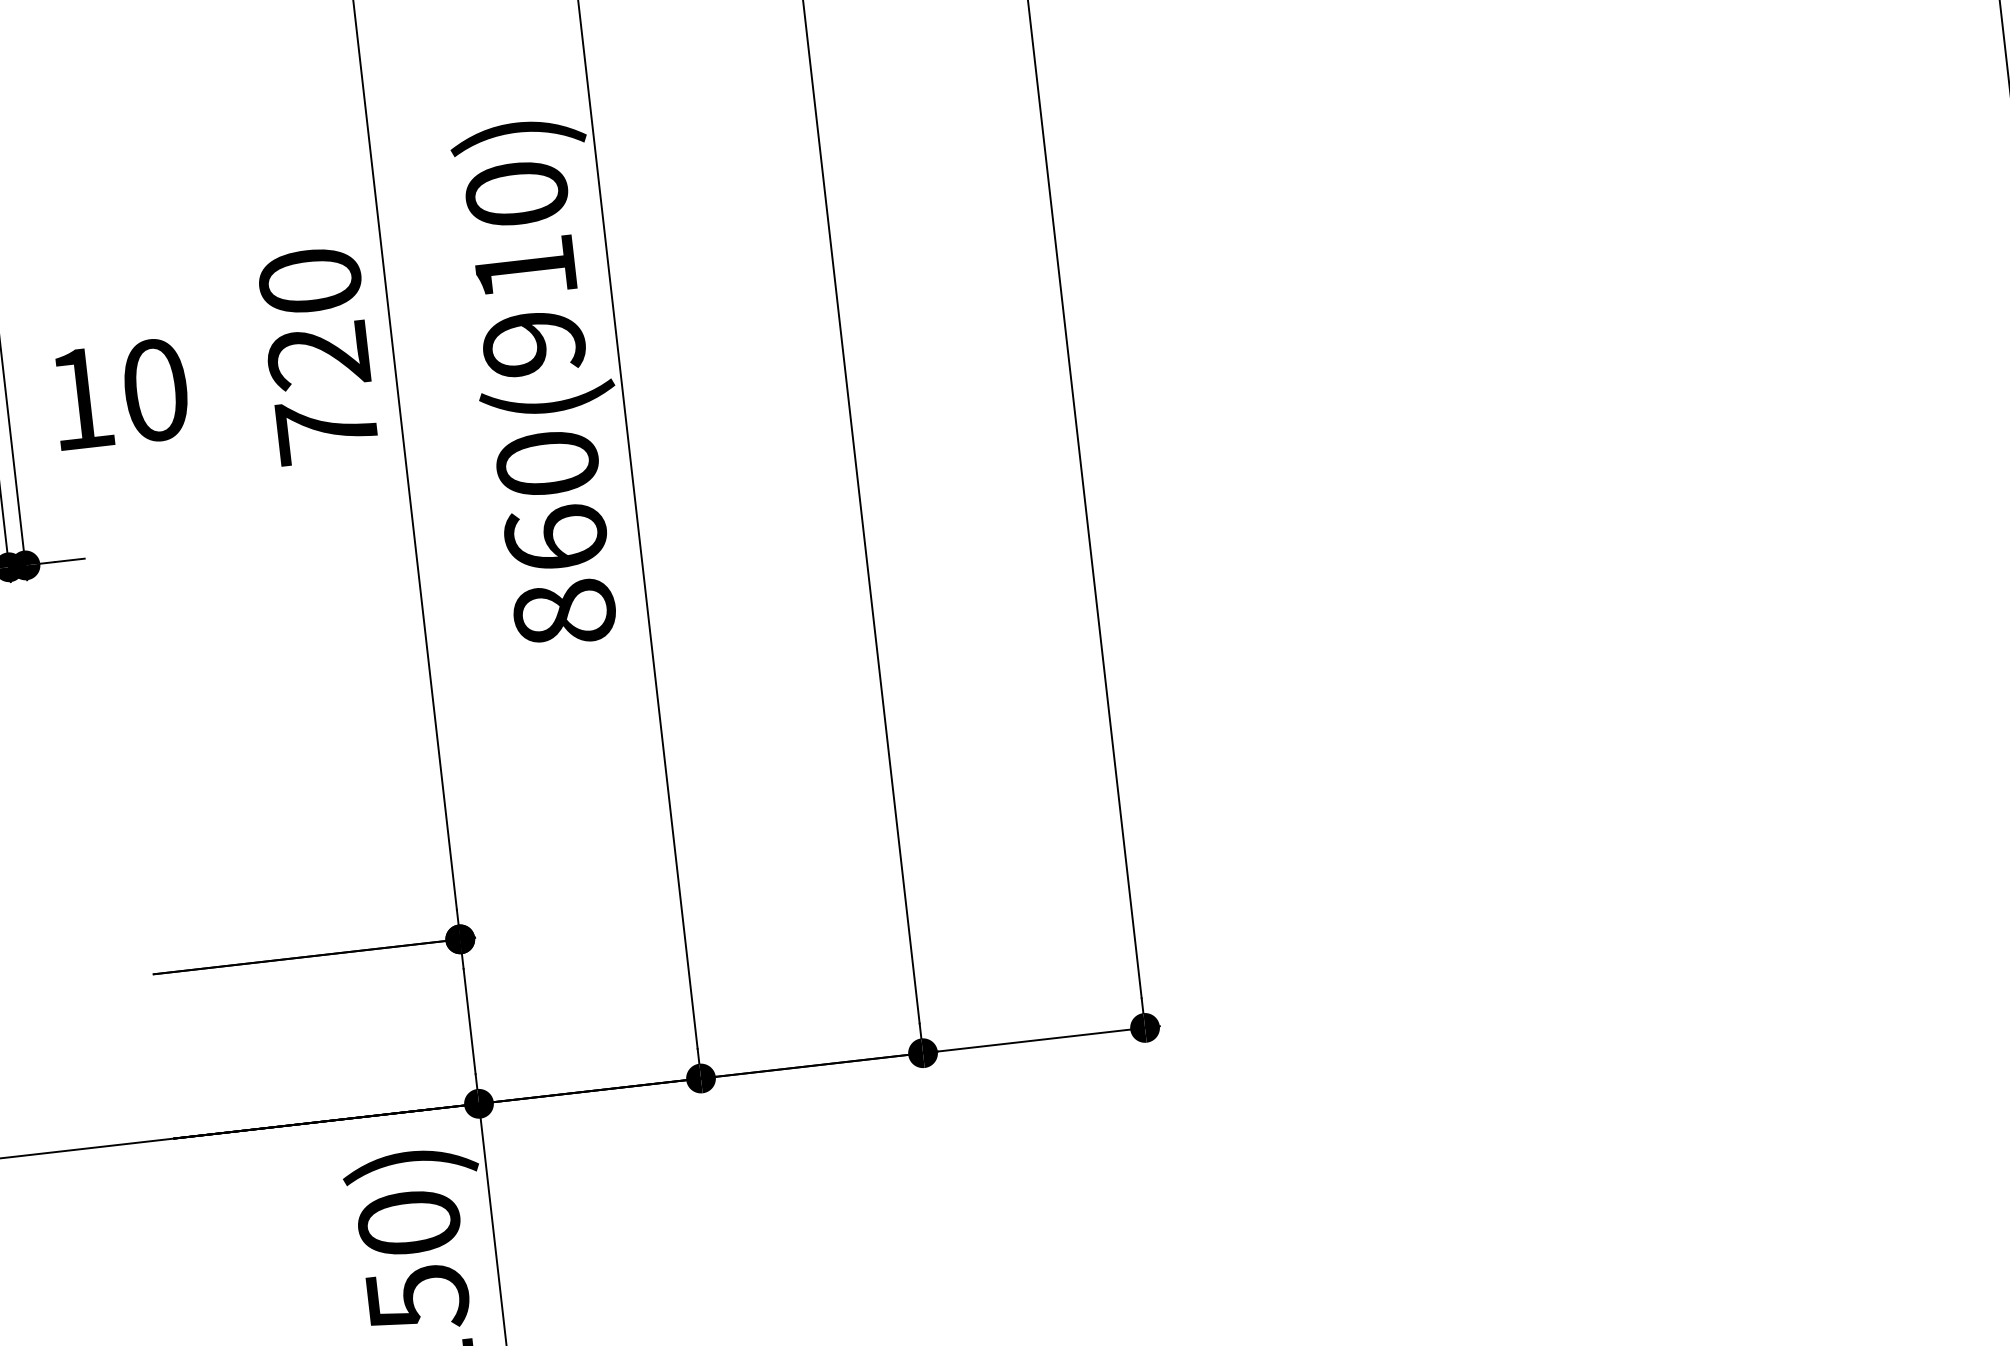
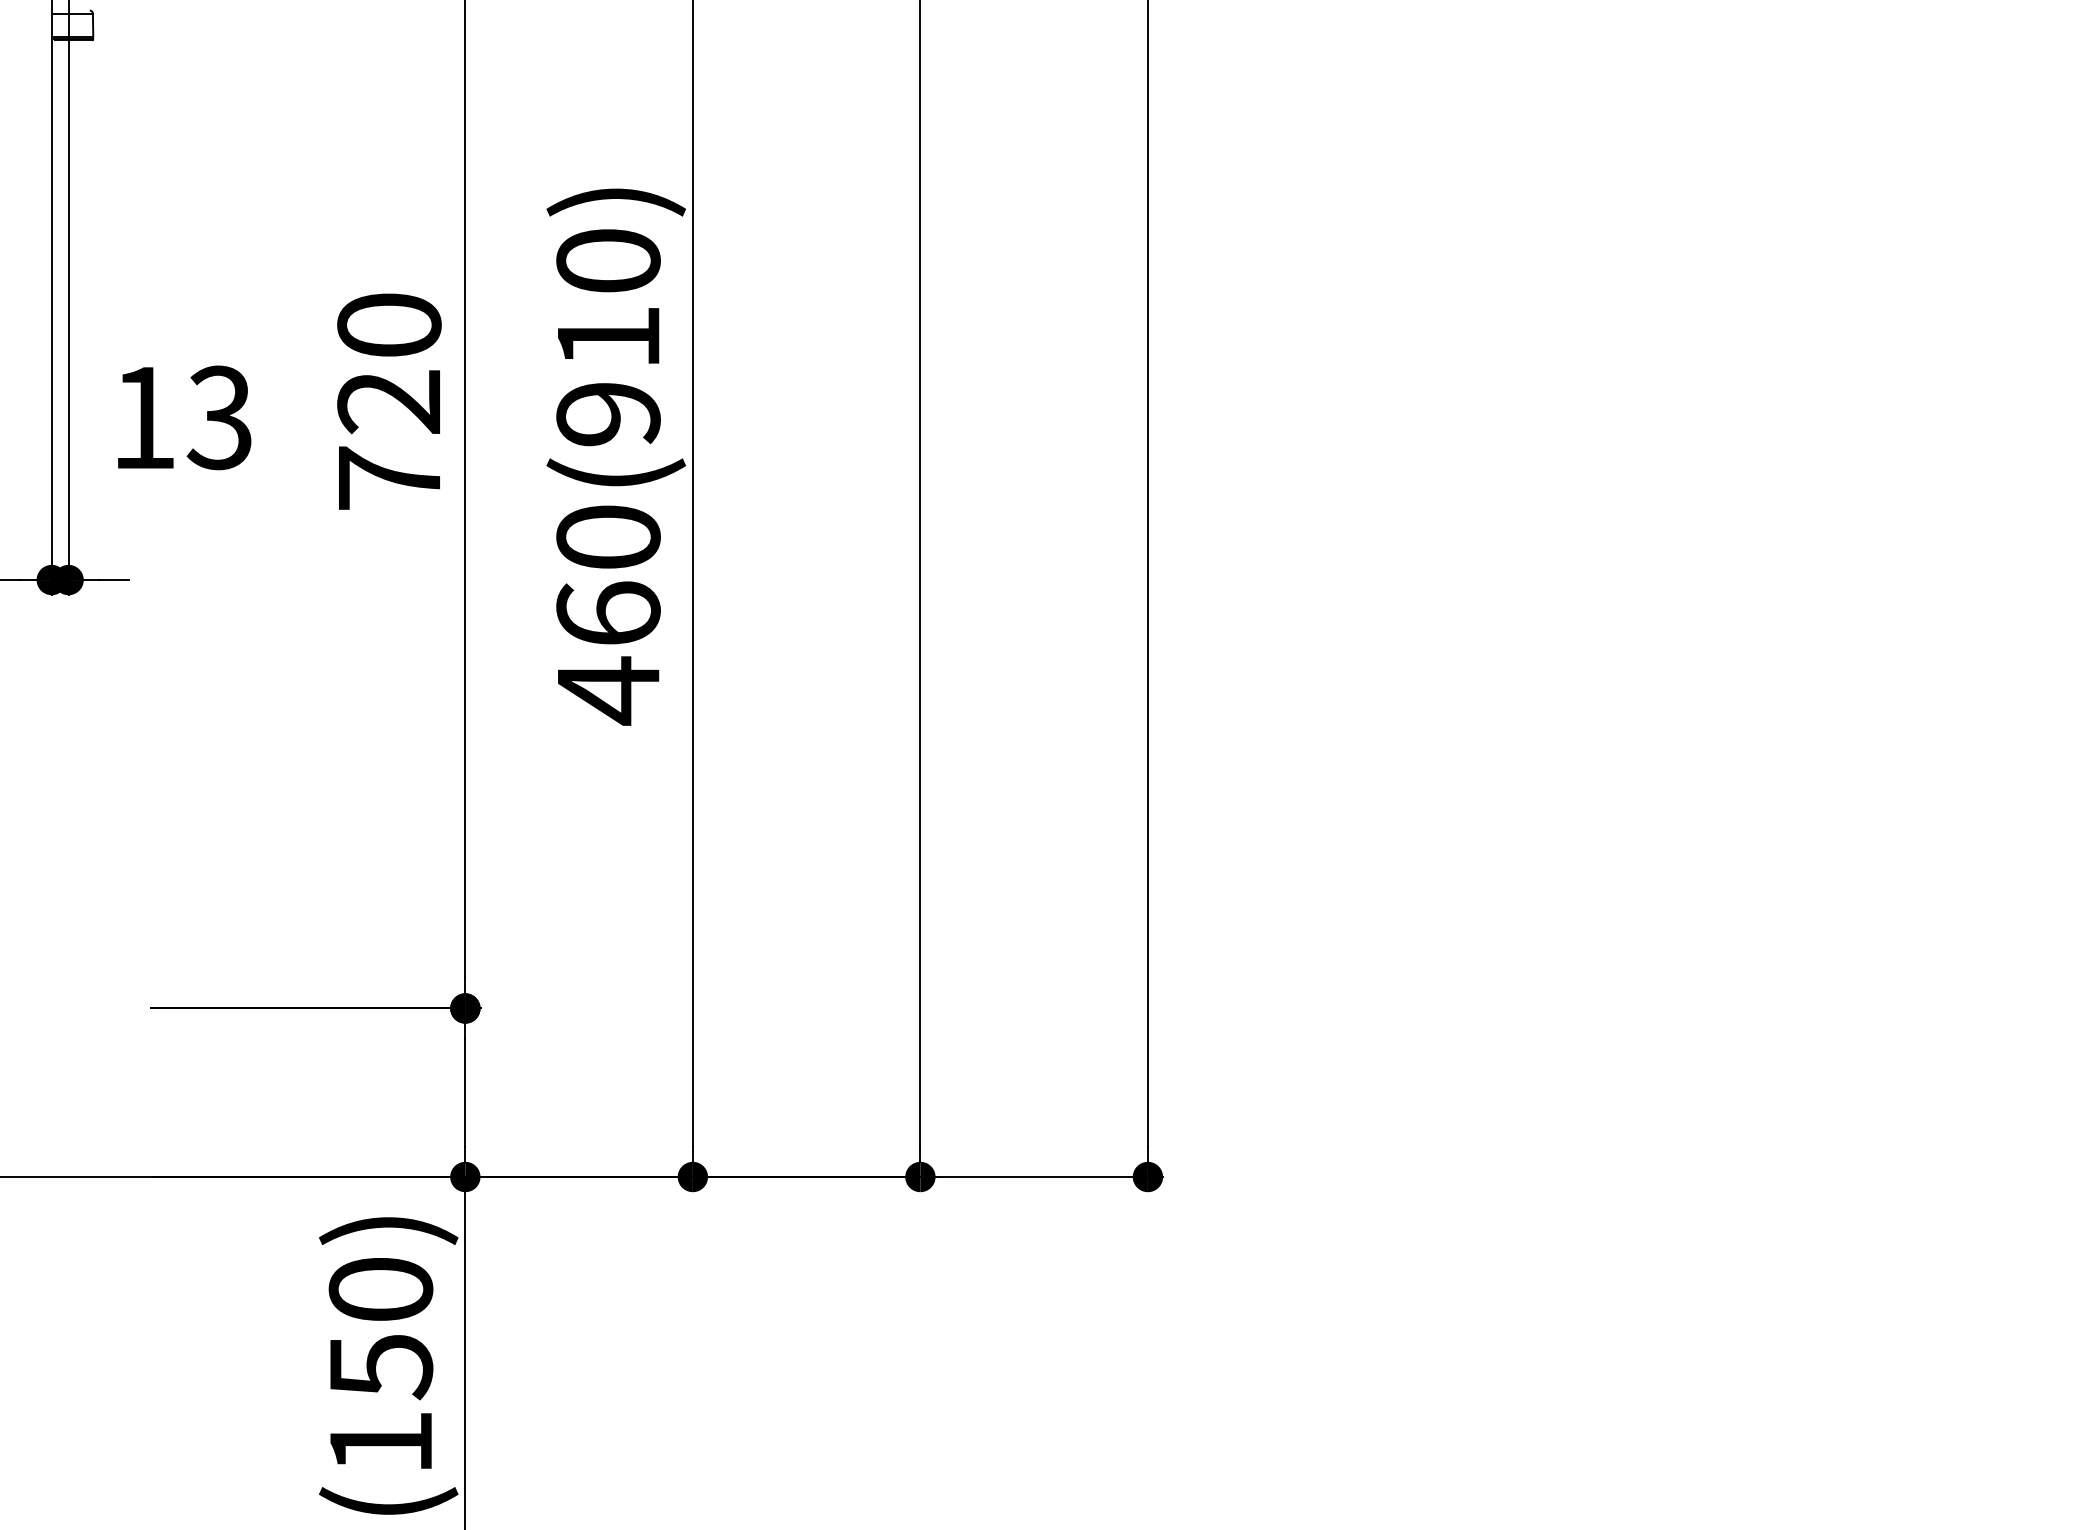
text: (154, 390) -> (219, 417), 10 -> 13
text: (564, 613) -> (608, 690), 860(910) -> 460(910)

